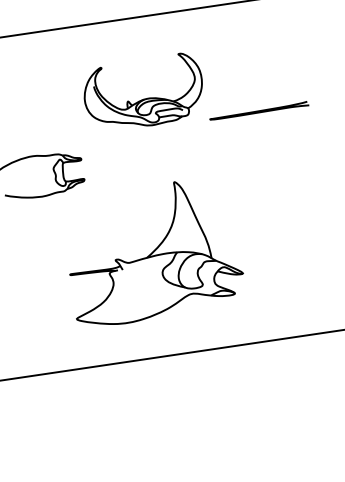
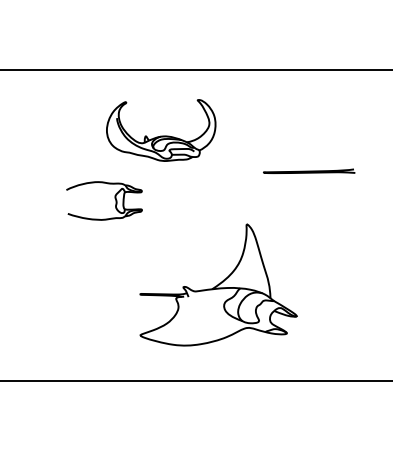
part: (144, 92) -> (161, 130), moved
part: (153, 251) -> (218, 284), moved

